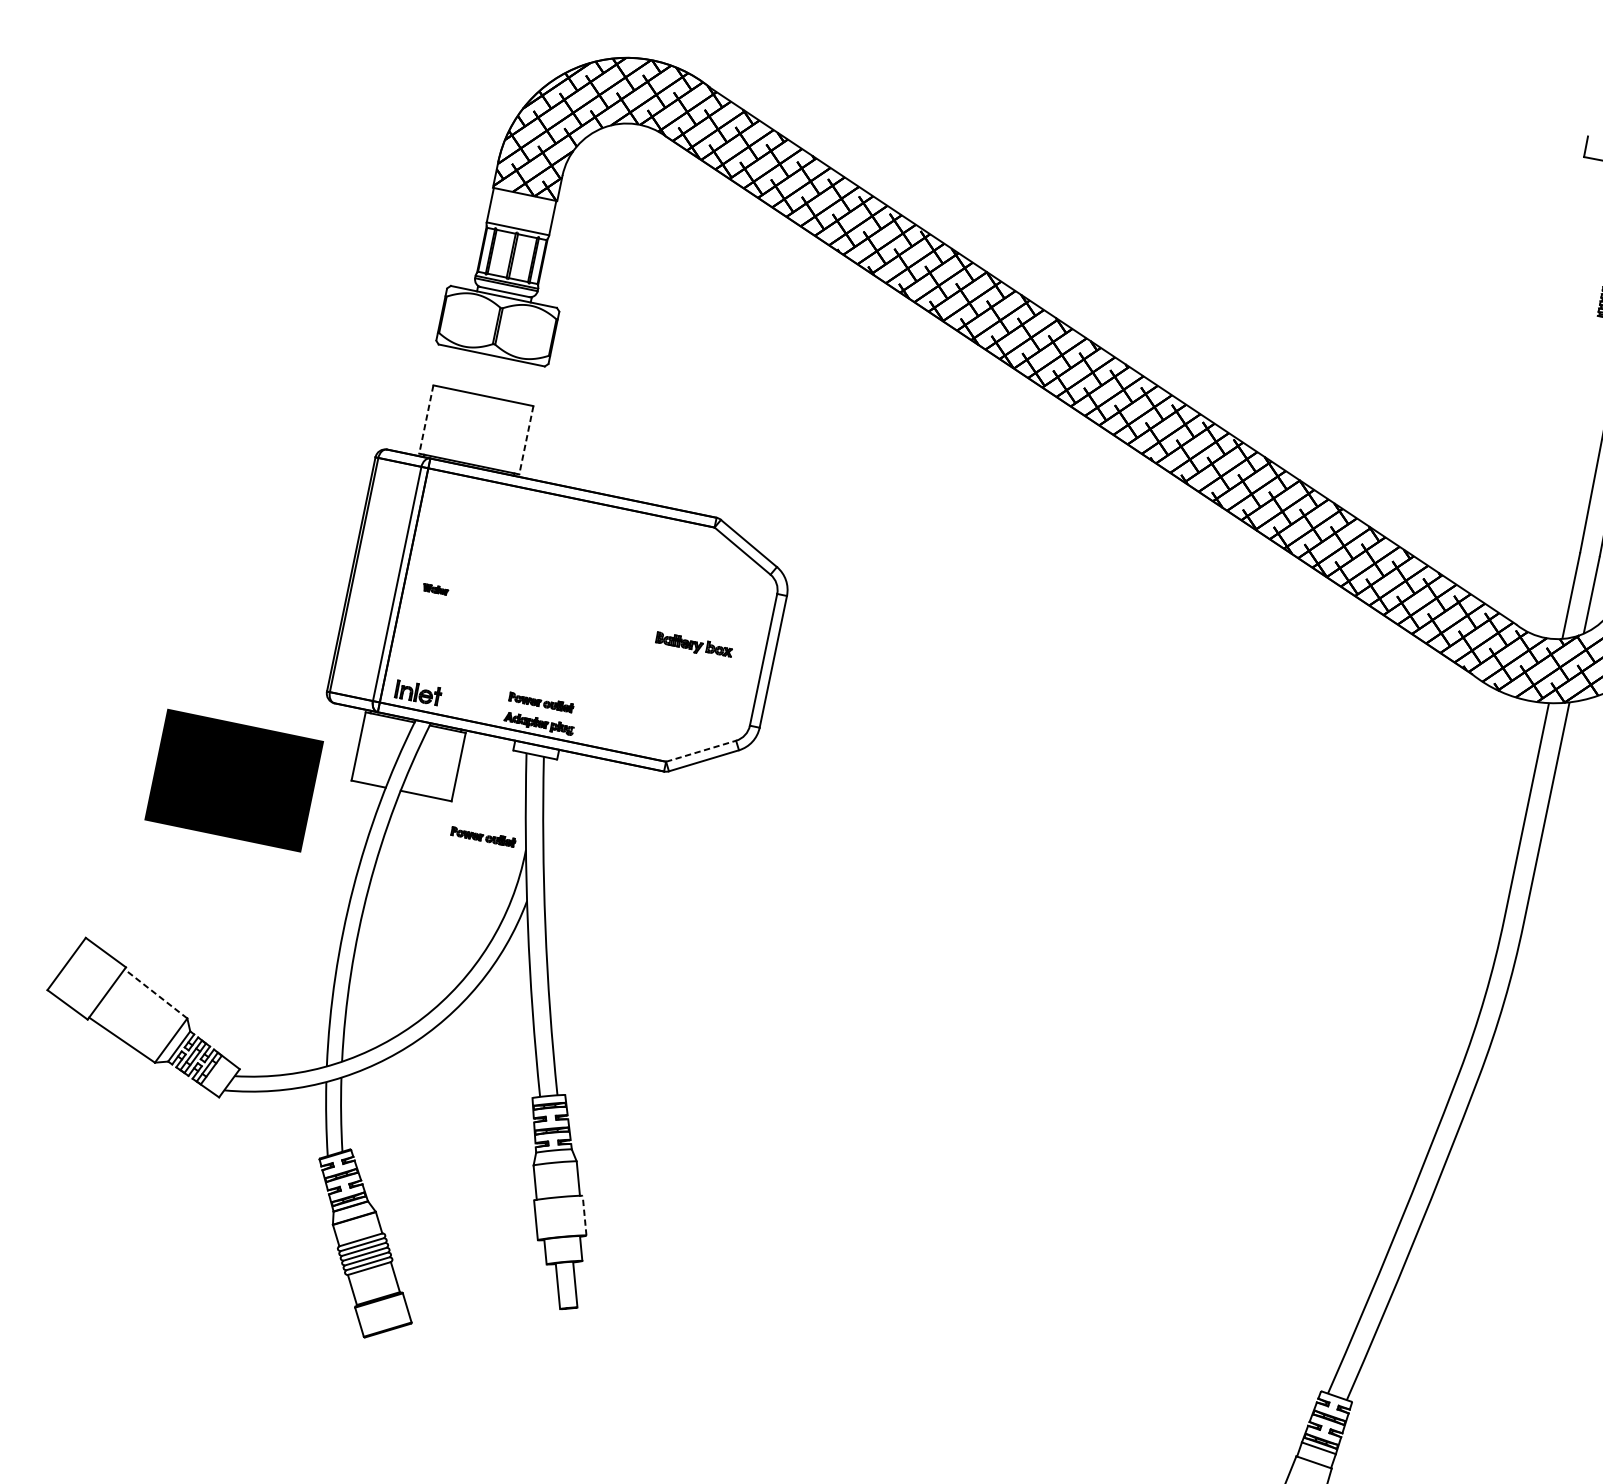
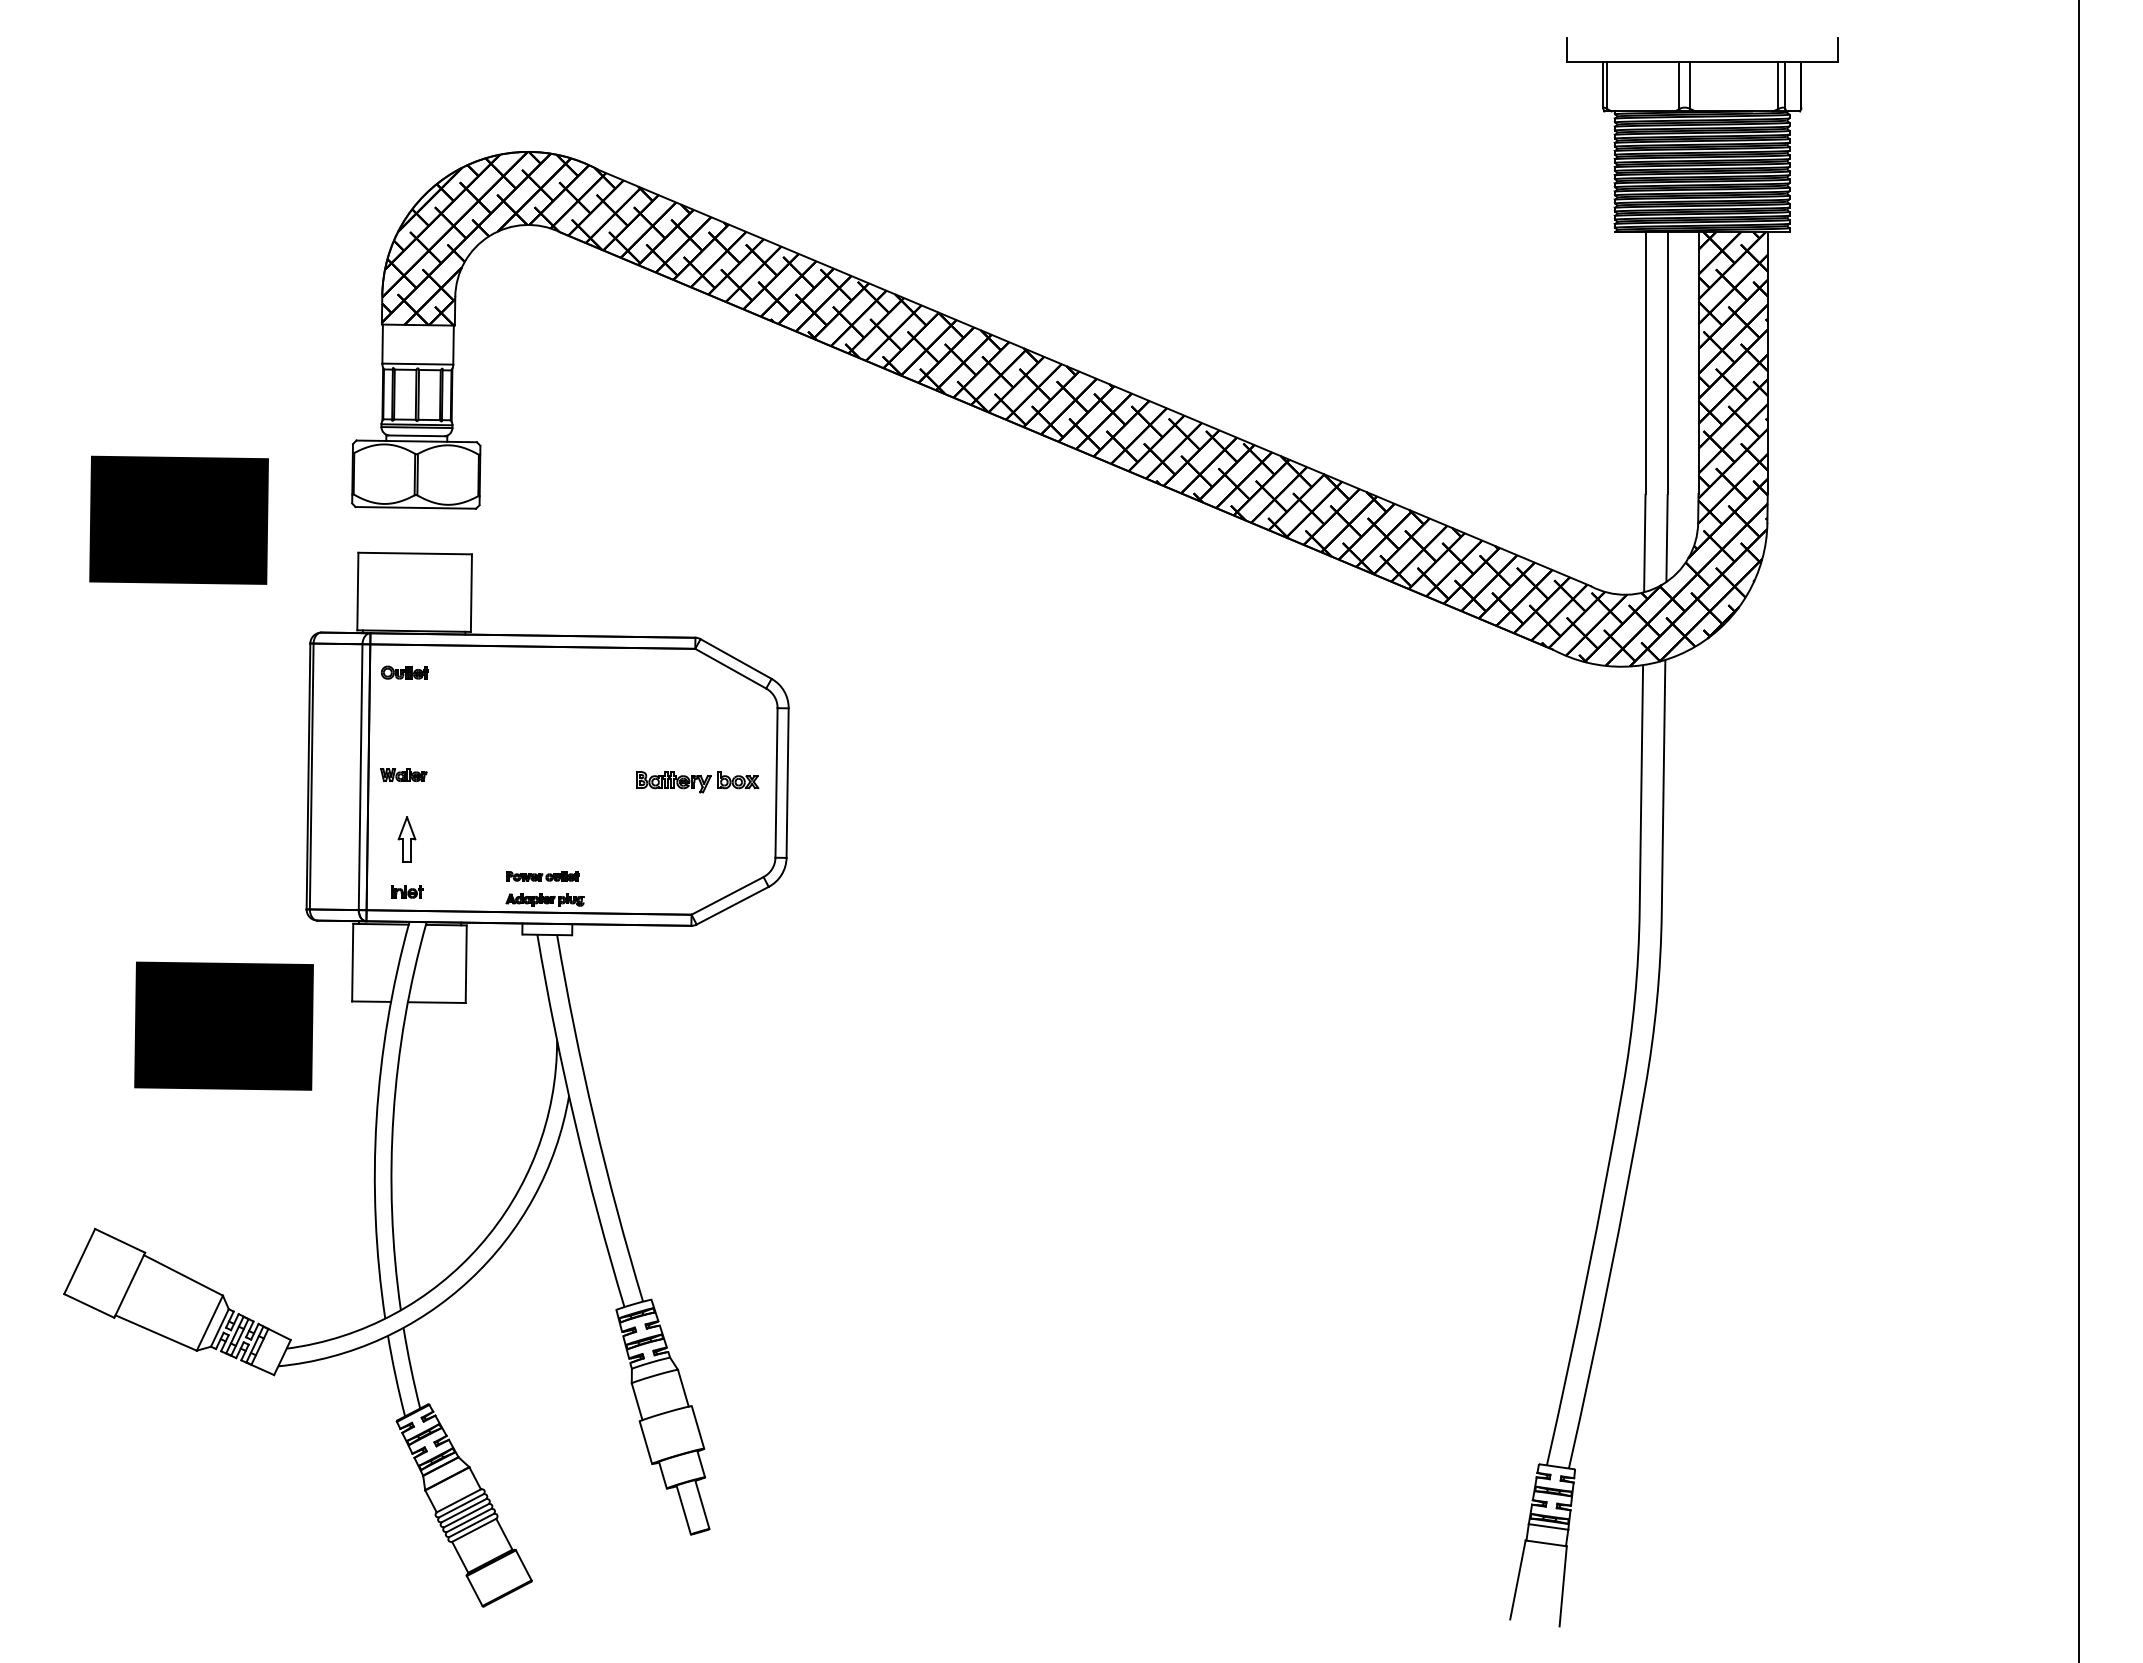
part: (280, 325) -> (178, 519), added
line: (426, 419) -> (357, 591), dashed -> solid
line: (526, 440) -> (471, 593), dashed -> solid
part: (453, 498) -> (404, 672), added
part: (435, 588) -> (403, 774), size x1.67
part: (693, 645) -> (697, 782), size x1.43
part: (427, 646) -> (406, 839), added
part: (419, 692) -> (407, 891), size x0.62
line: (701, 750) -> (727, 895), dashed -> solid
part: (482, 837) -> (507, 1035), removed
line: (155, 993) -> (183, 1275), dashed -> solid
line: (584, 1215) -> (697, 1427), dashed -> solid

